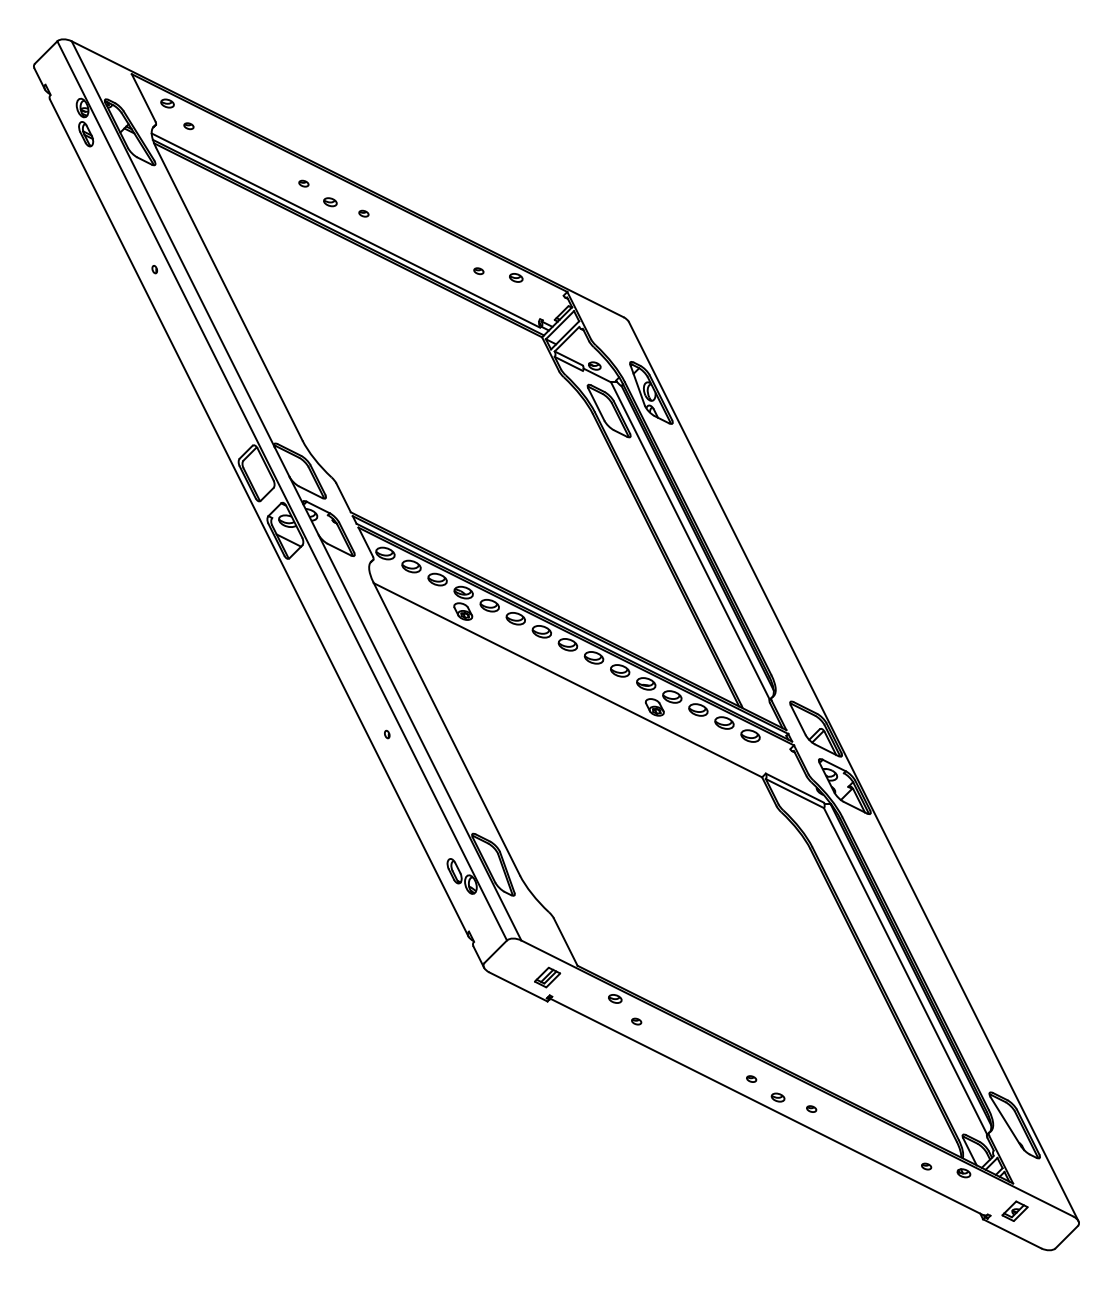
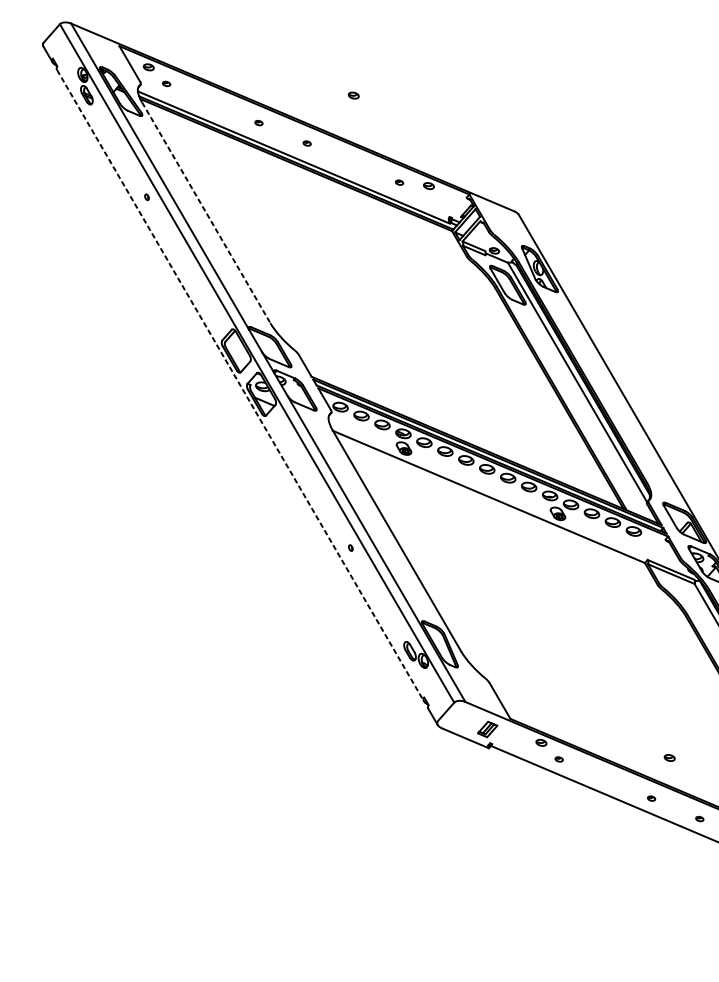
part: (330, 202) -> (353, 95), moved
line: (229, 294) -> (206, 213), solid -> dashed
line: (259, 518) -> (240, 386), solid -> dashed
part: (777, 1097) -> (669, 757), moved

